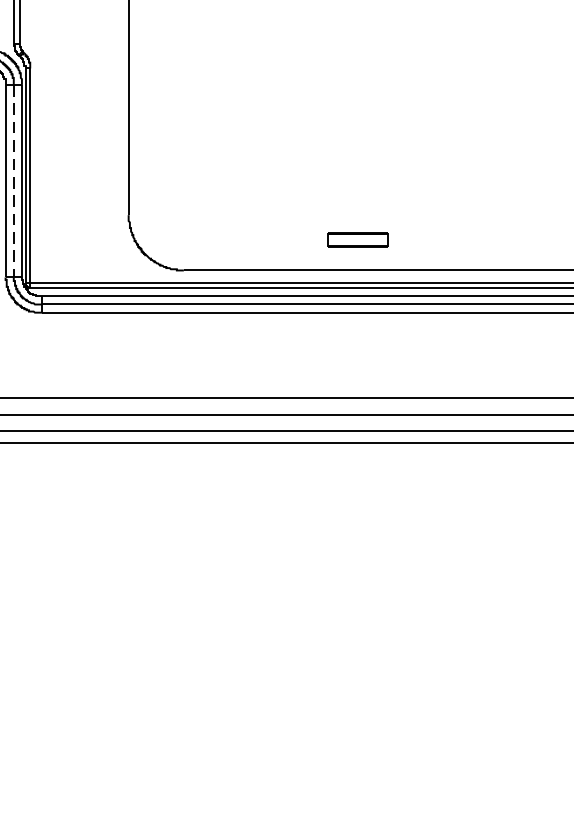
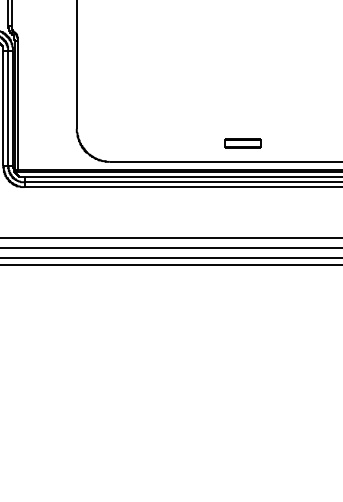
line: (14, 181) -> (8, 108), dashed -> solid
part: (357, 239) -> (242, 143), moved

